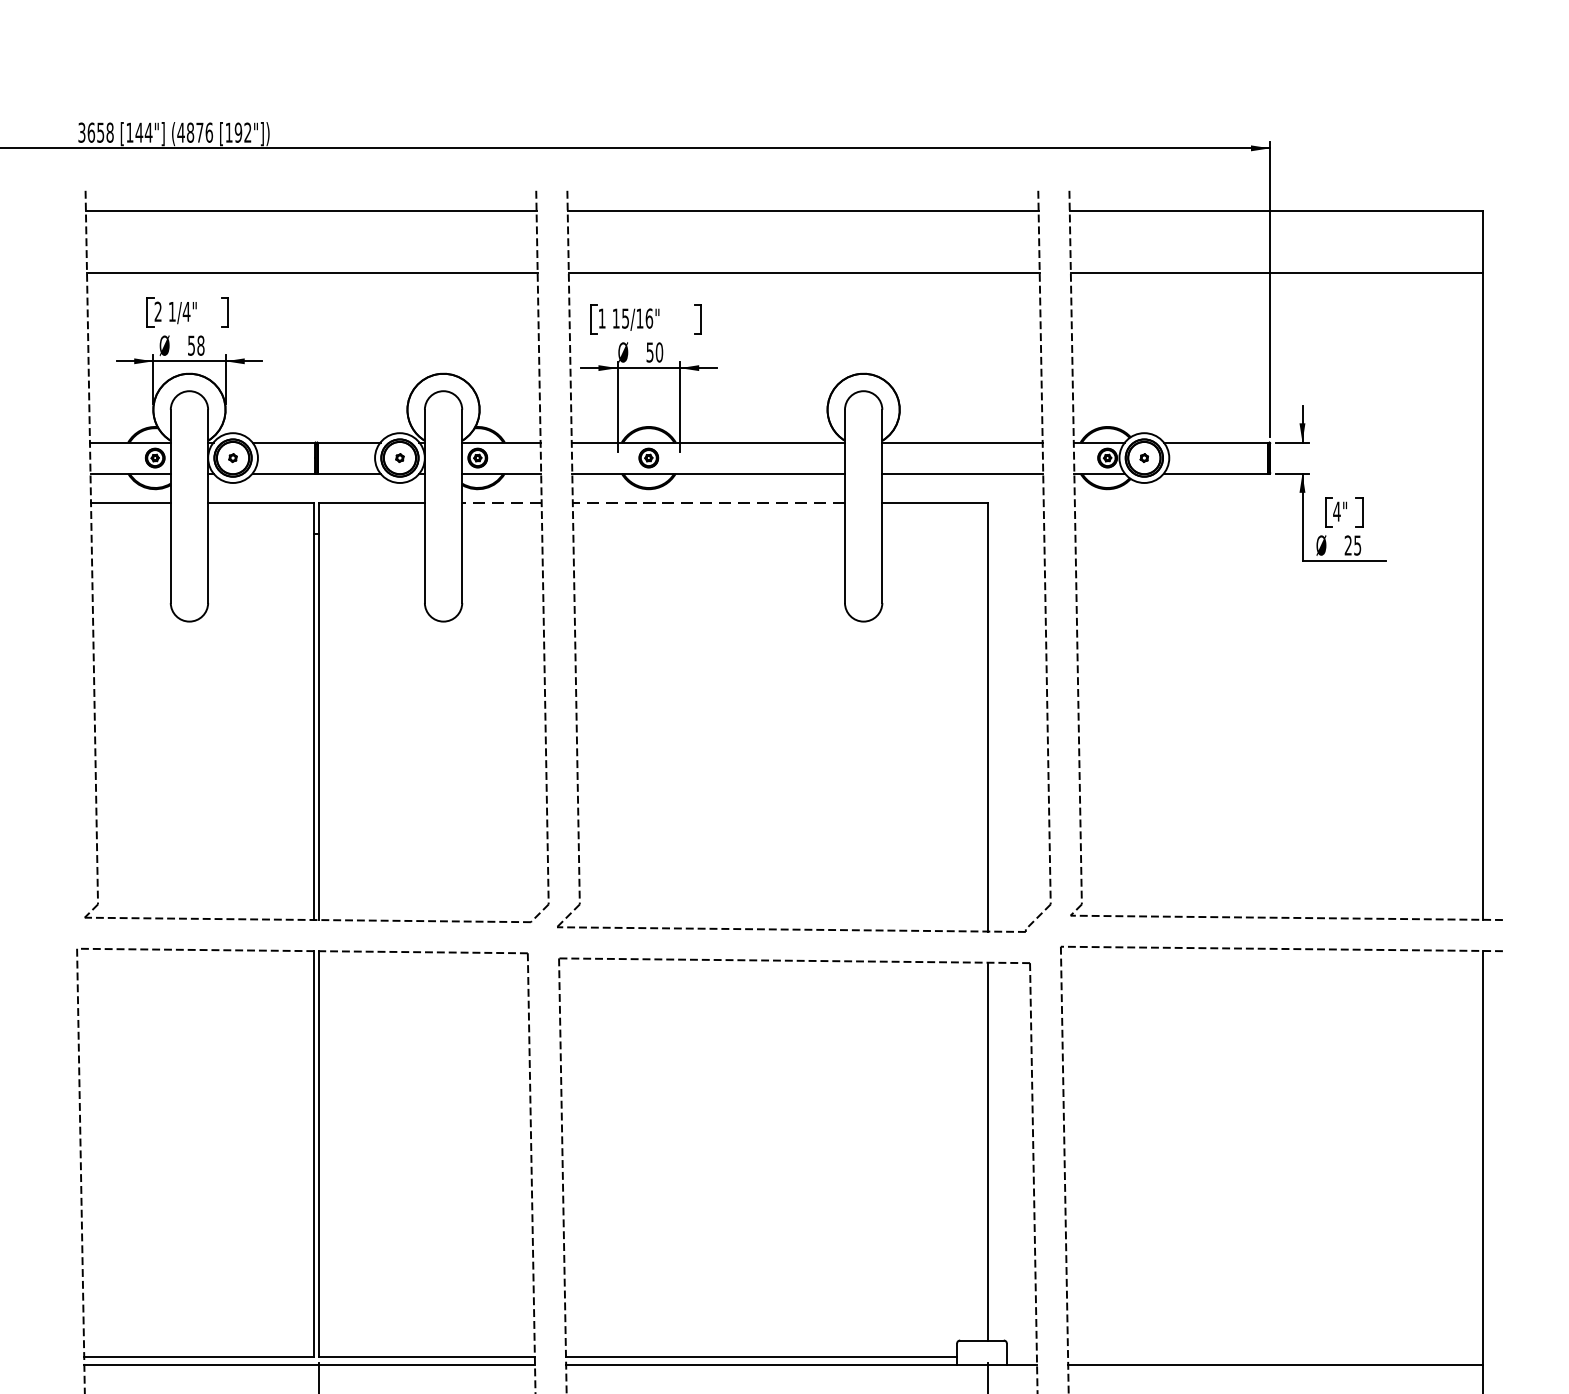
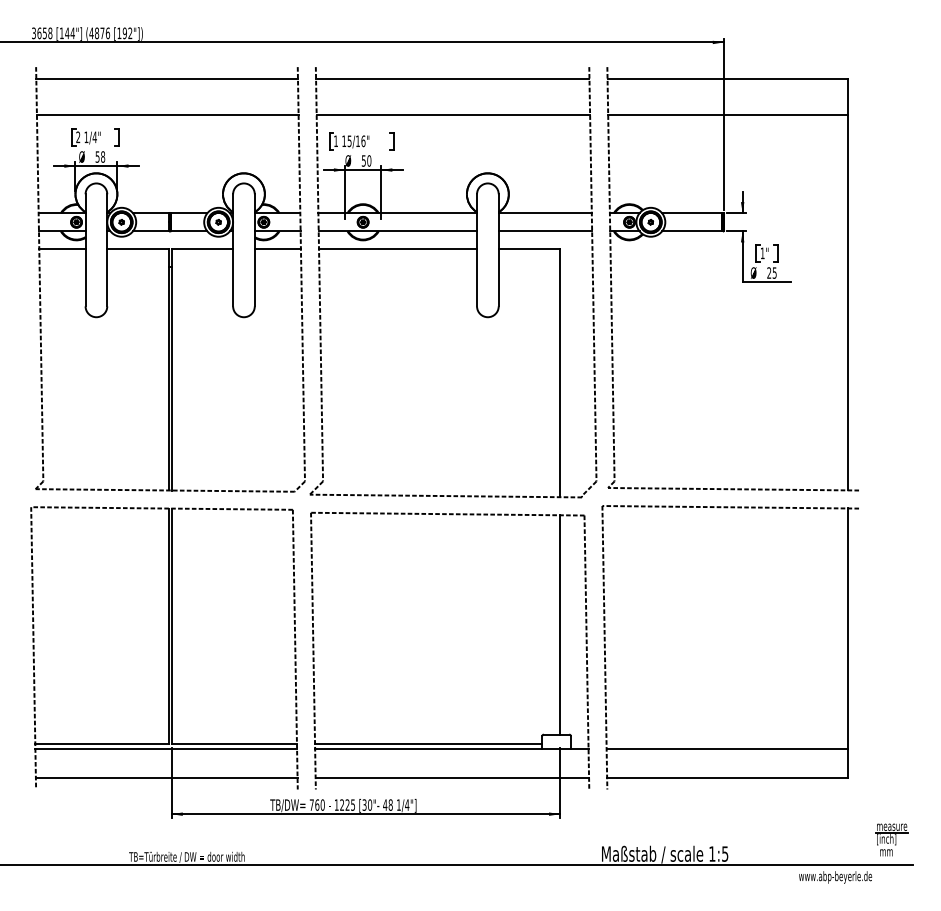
line: (501, 503) -> (277, 248), dashed -> solid
line: (707, 503) -> (397, 248), dashed -> solid
text: (1336, 511) -> (762, 253), 4" -> 1"

